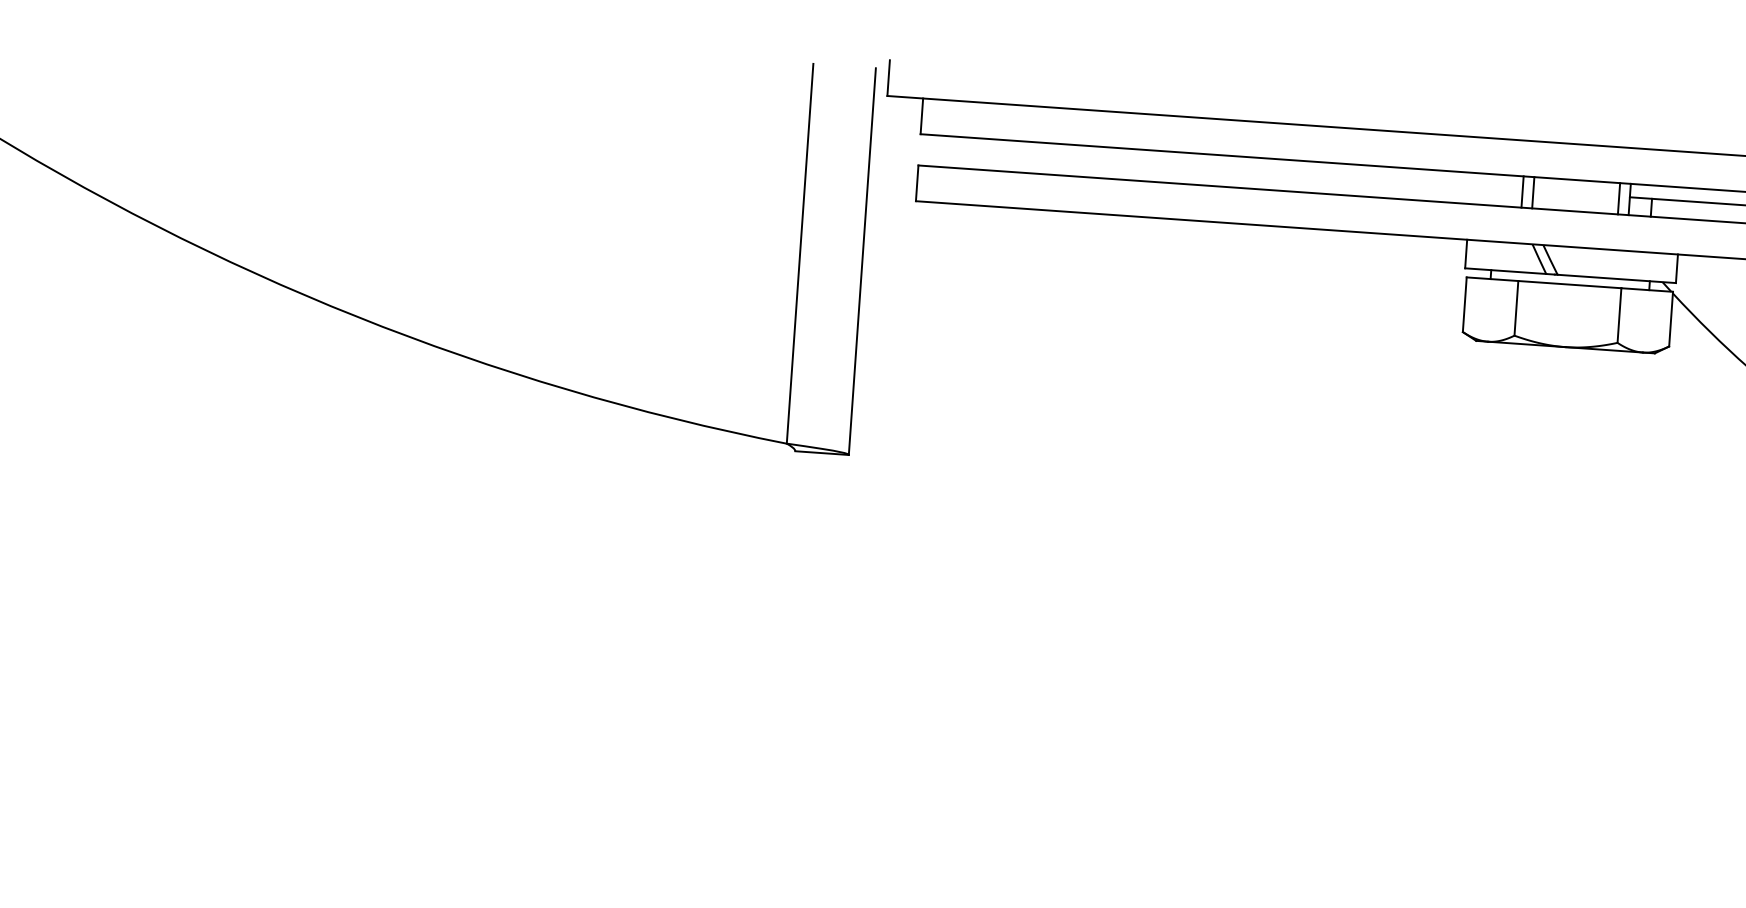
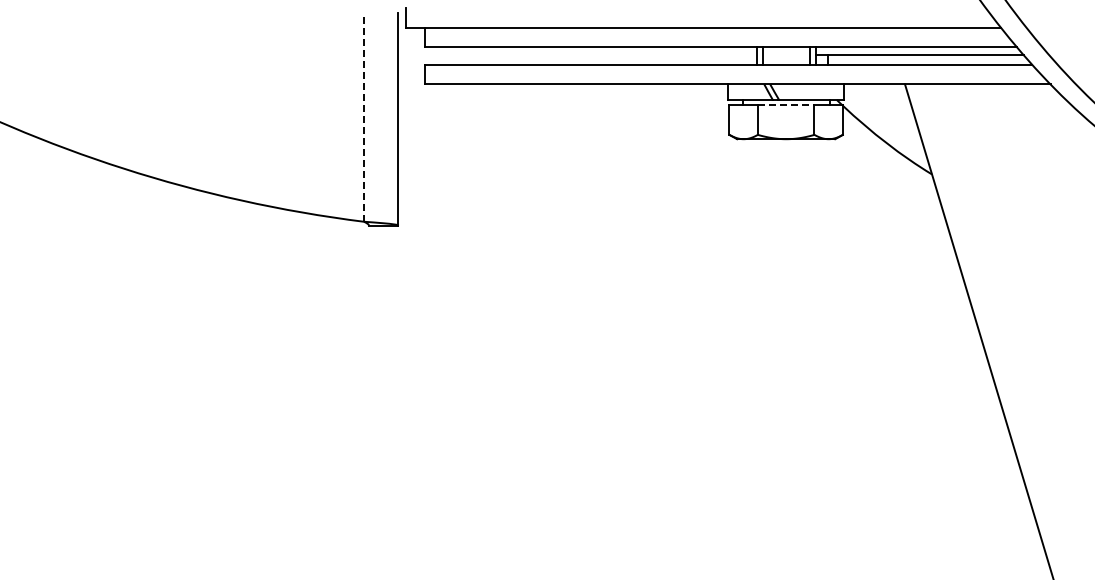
line: (801, 252) -> (364, 116), solid -> dashed
line: (1570, 284) -> (786, 104), solid -> dashed

